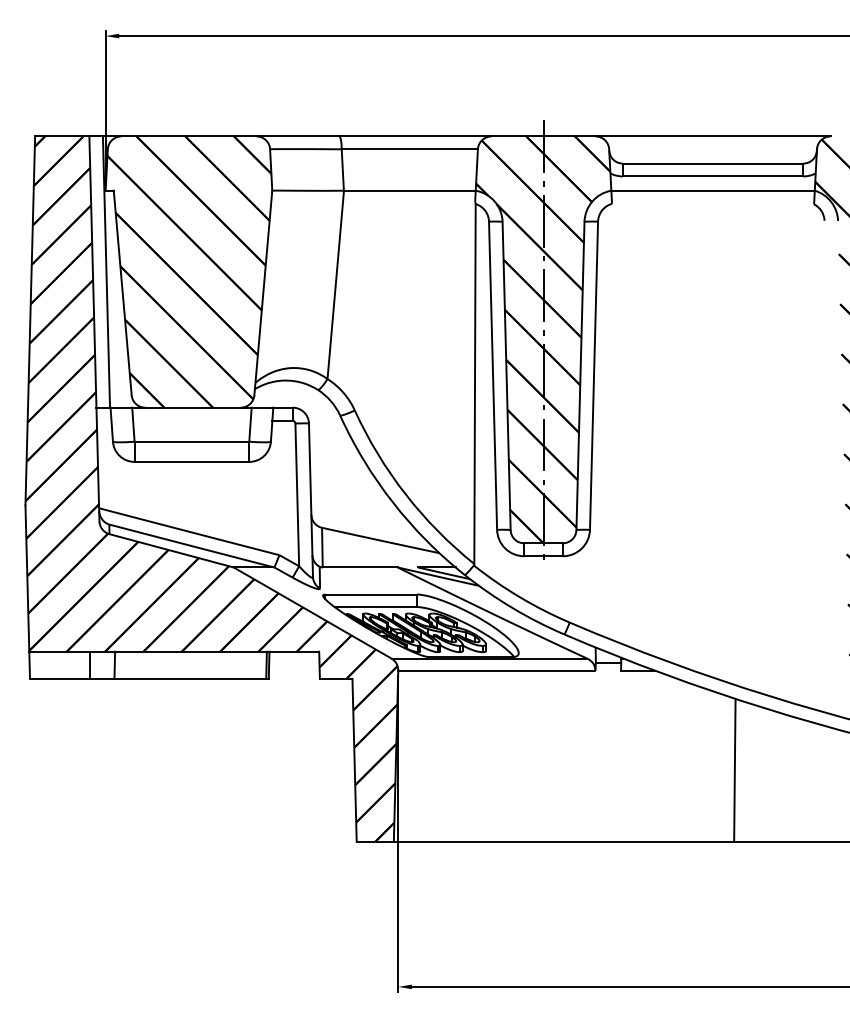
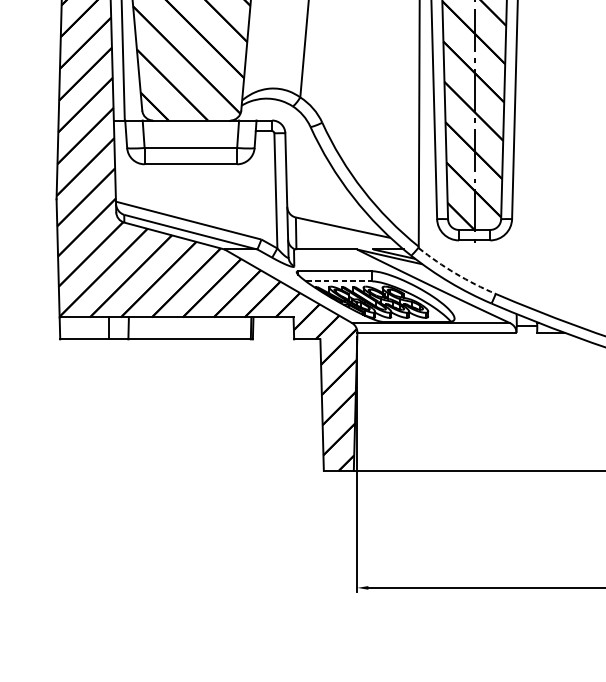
arc: (520, 597) -> (456, 273), solid -> dashed
line: (376, 607) -> (339, 281), solid -> dashed

